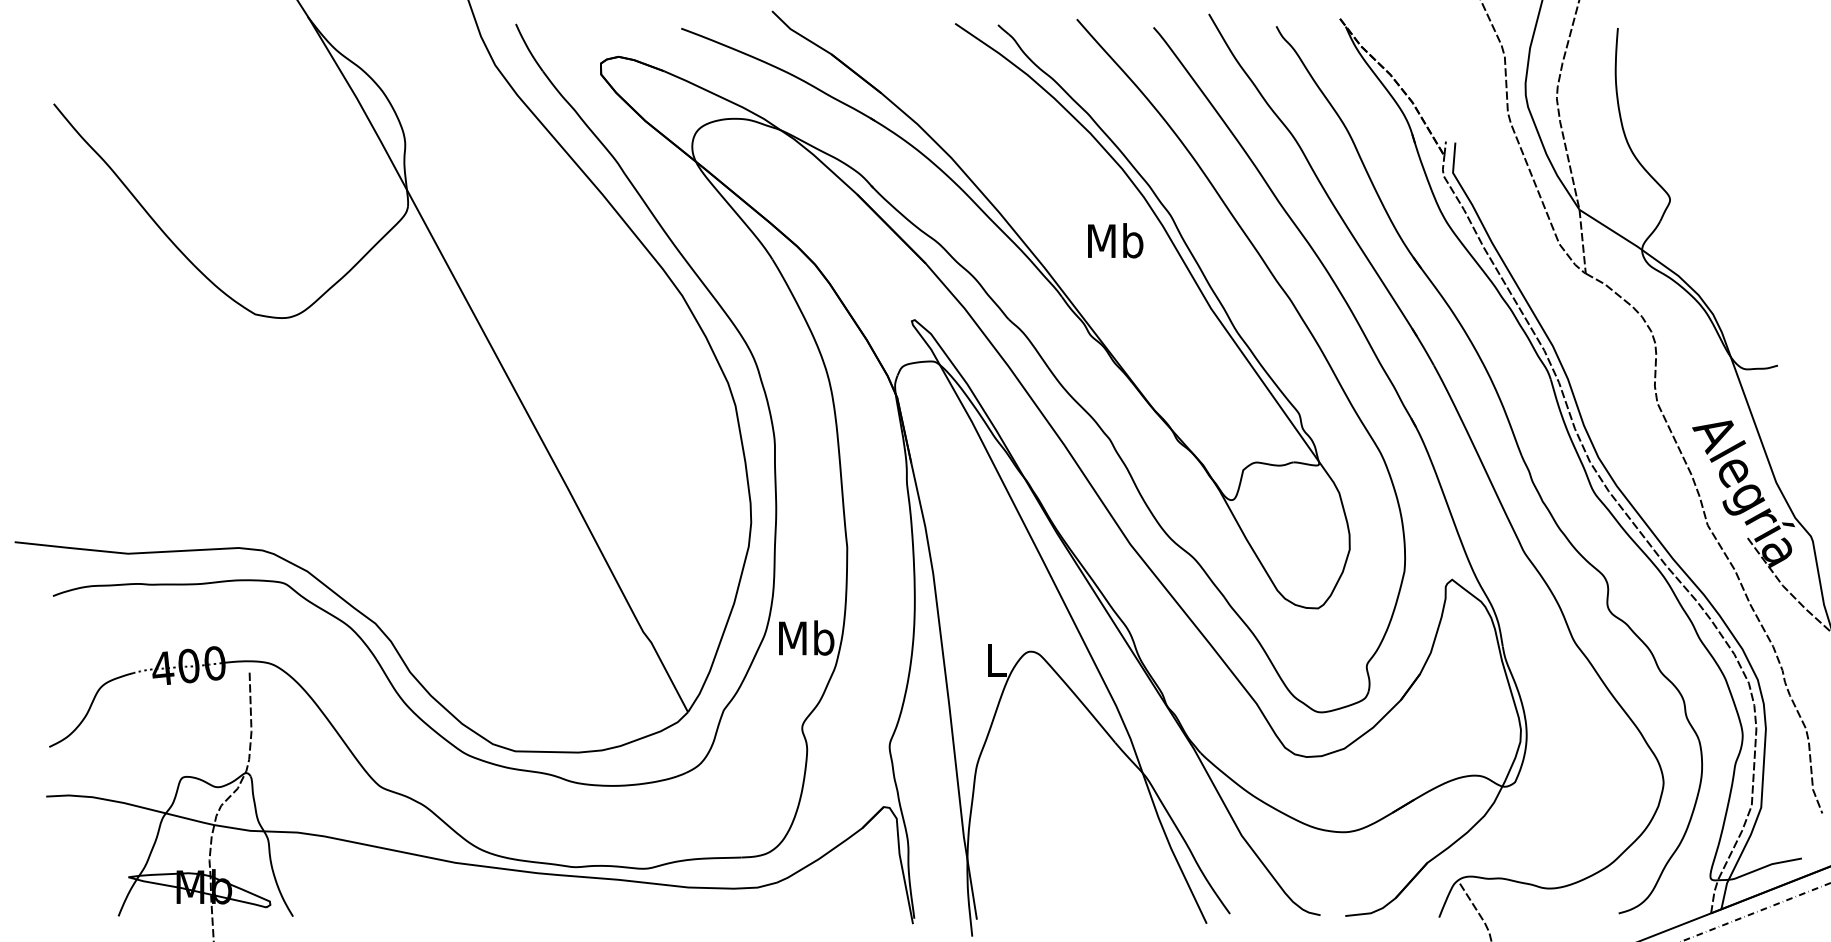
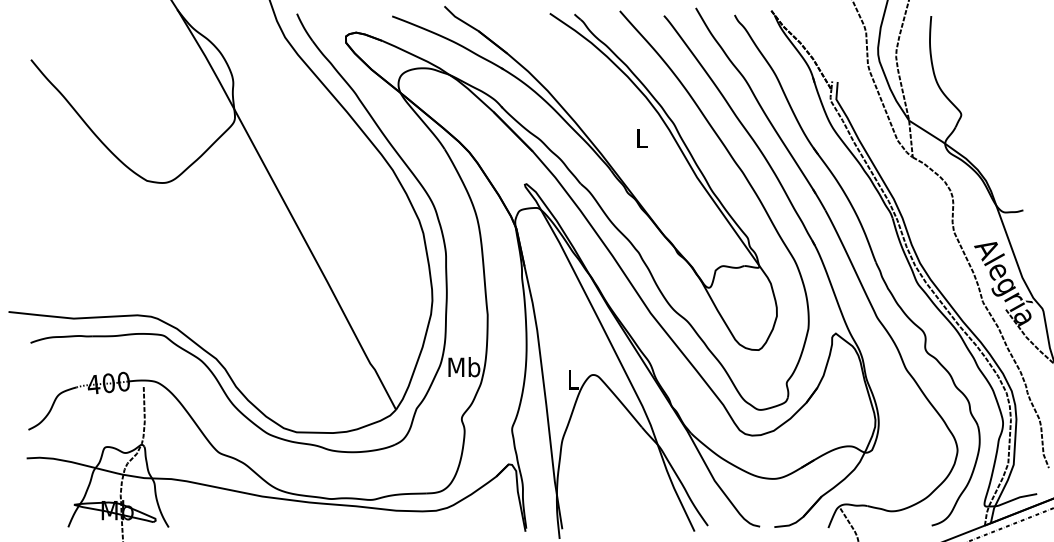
text: (1116, 240) -> (642, 138), Mb -> L

